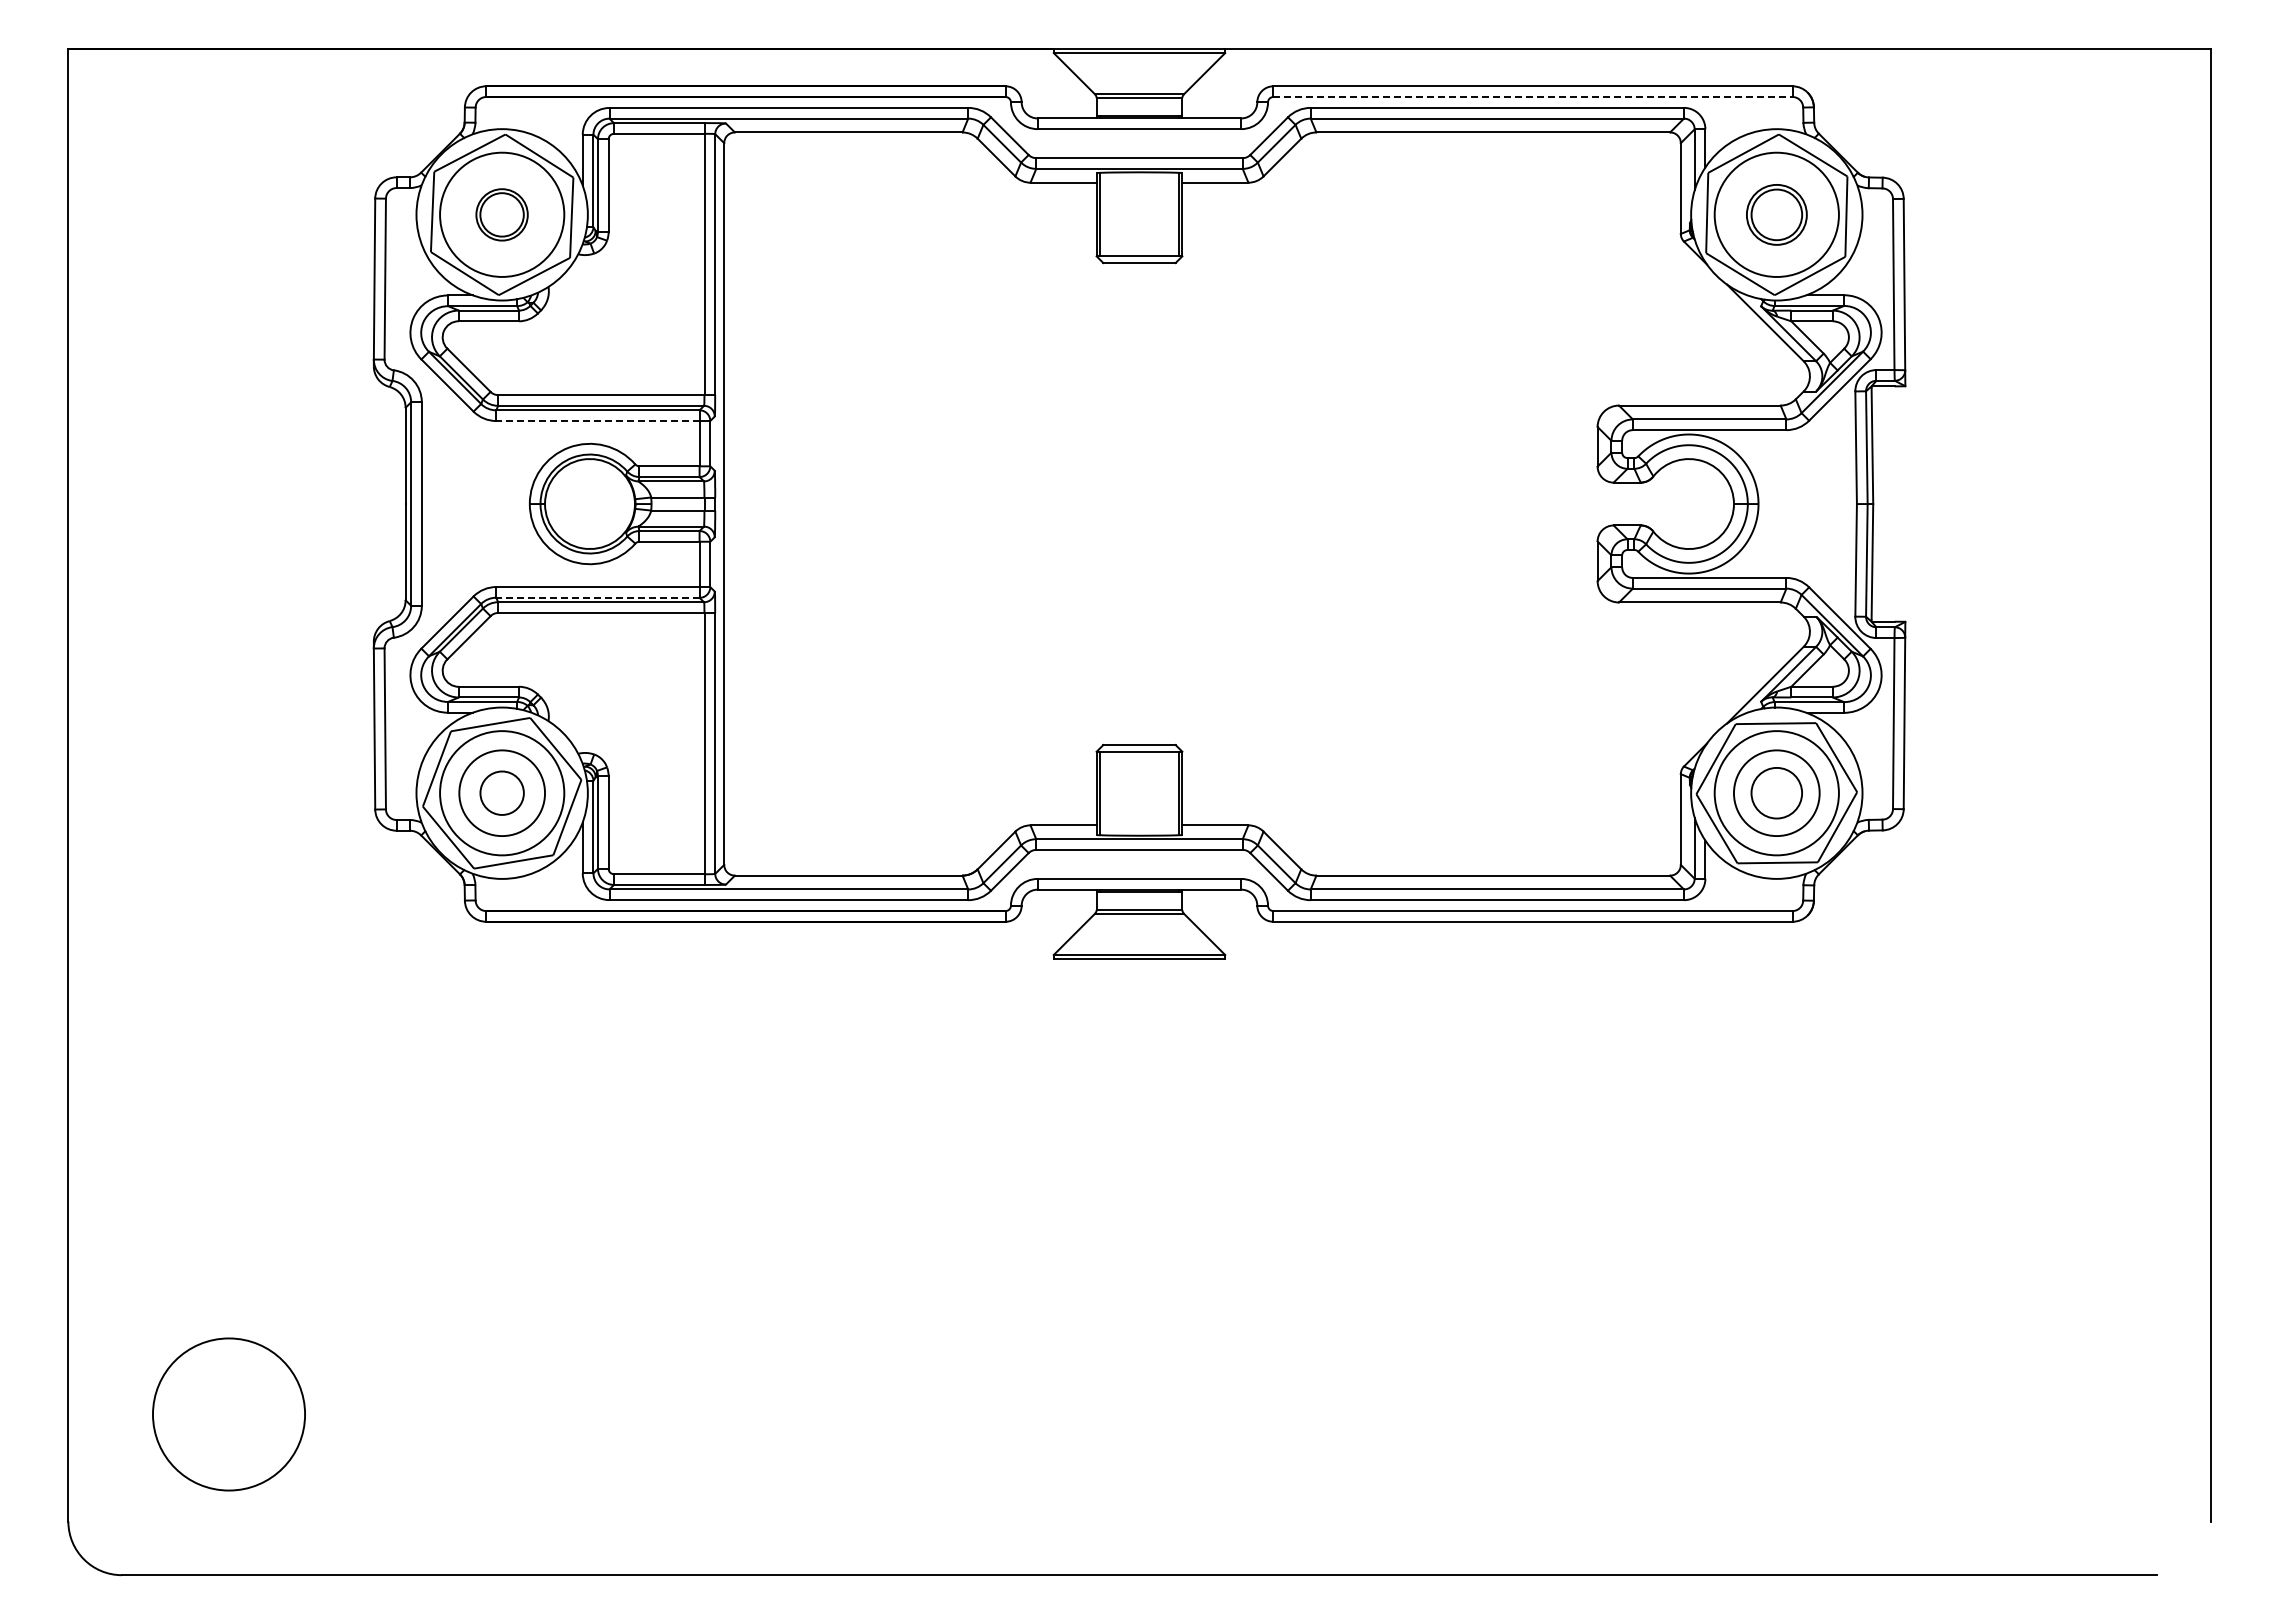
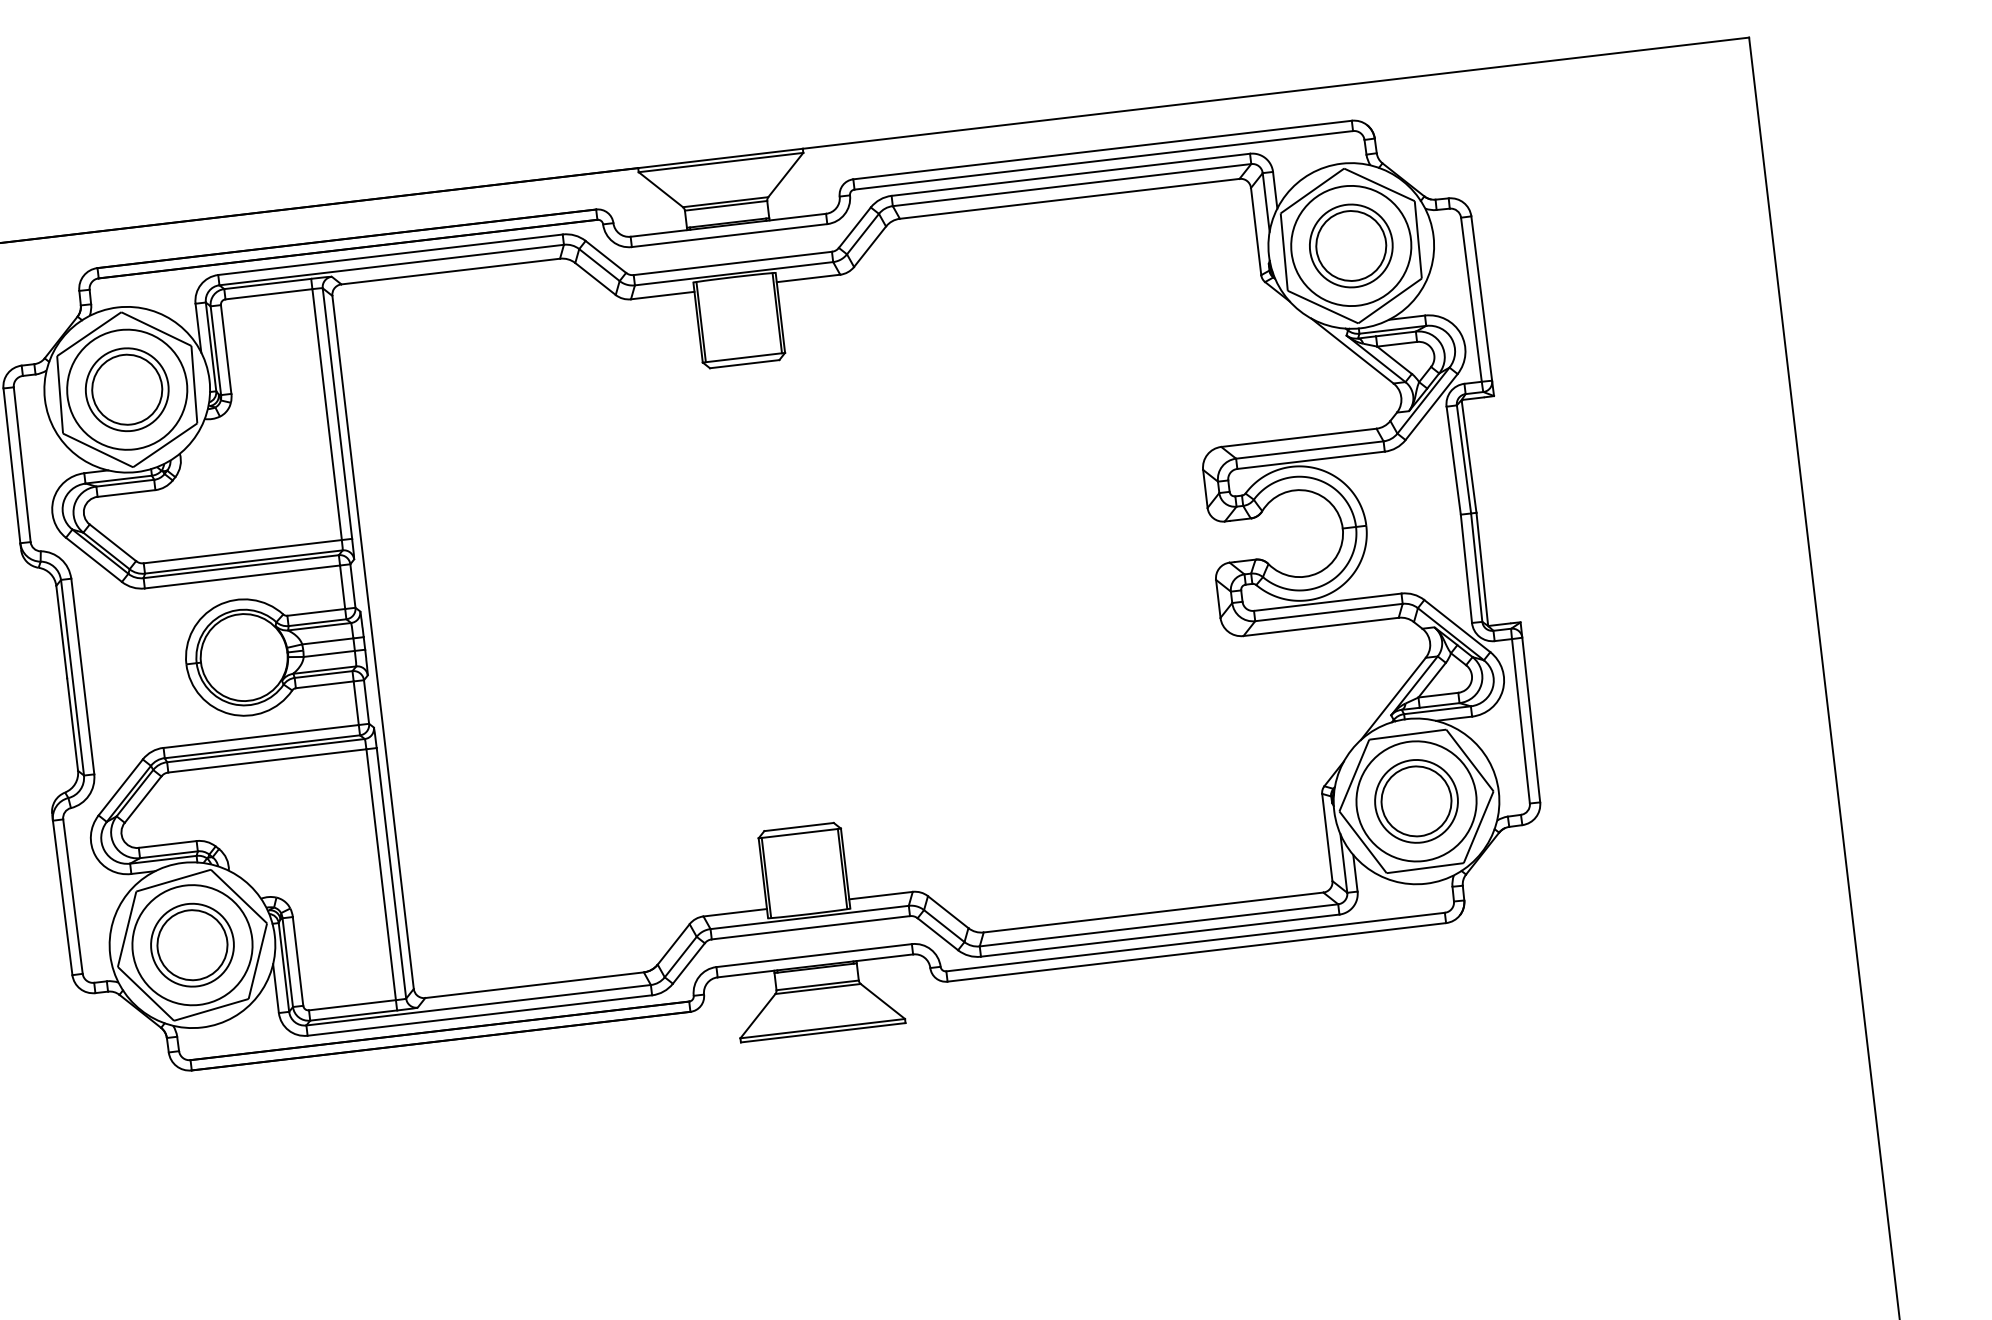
line: (1532, 97) -> (1103, 160), dashed -> solid
part: (501, 214) -> (126, 389), size x1.67
part: (1776, 214) -> (1350, 245), size x1.43
line: (597, 421) -> (242, 577), dashed -> solid
line: (597, 597) -> (261, 746), dashed -> solid
circle: (501, 793) -> (191, 945), size x1.67
circle: (1776, 793) -> (1416, 801), size x1.43

